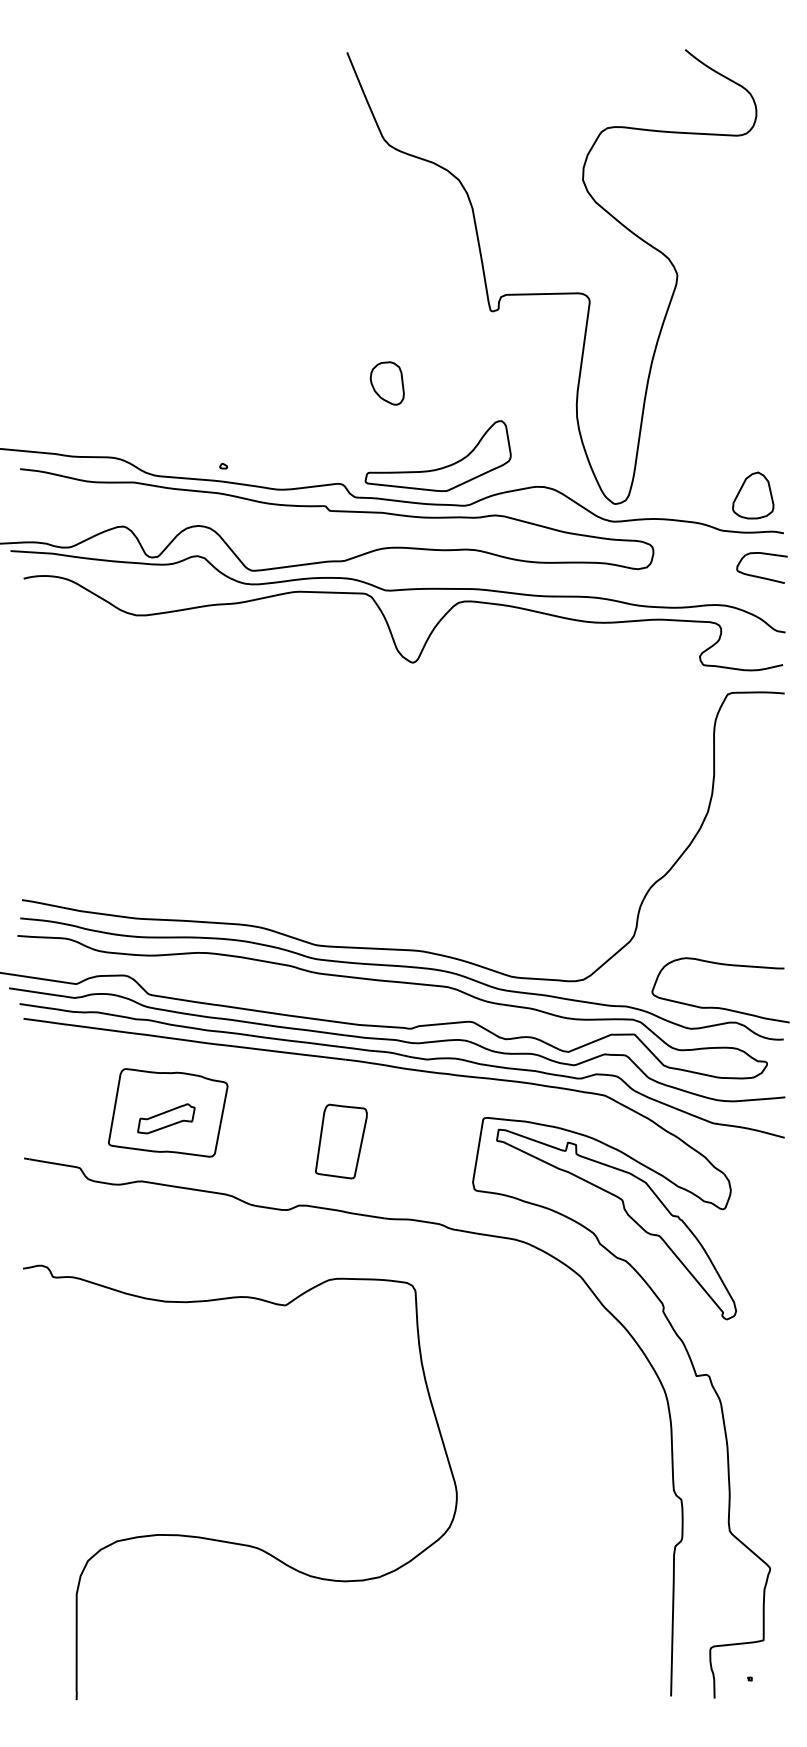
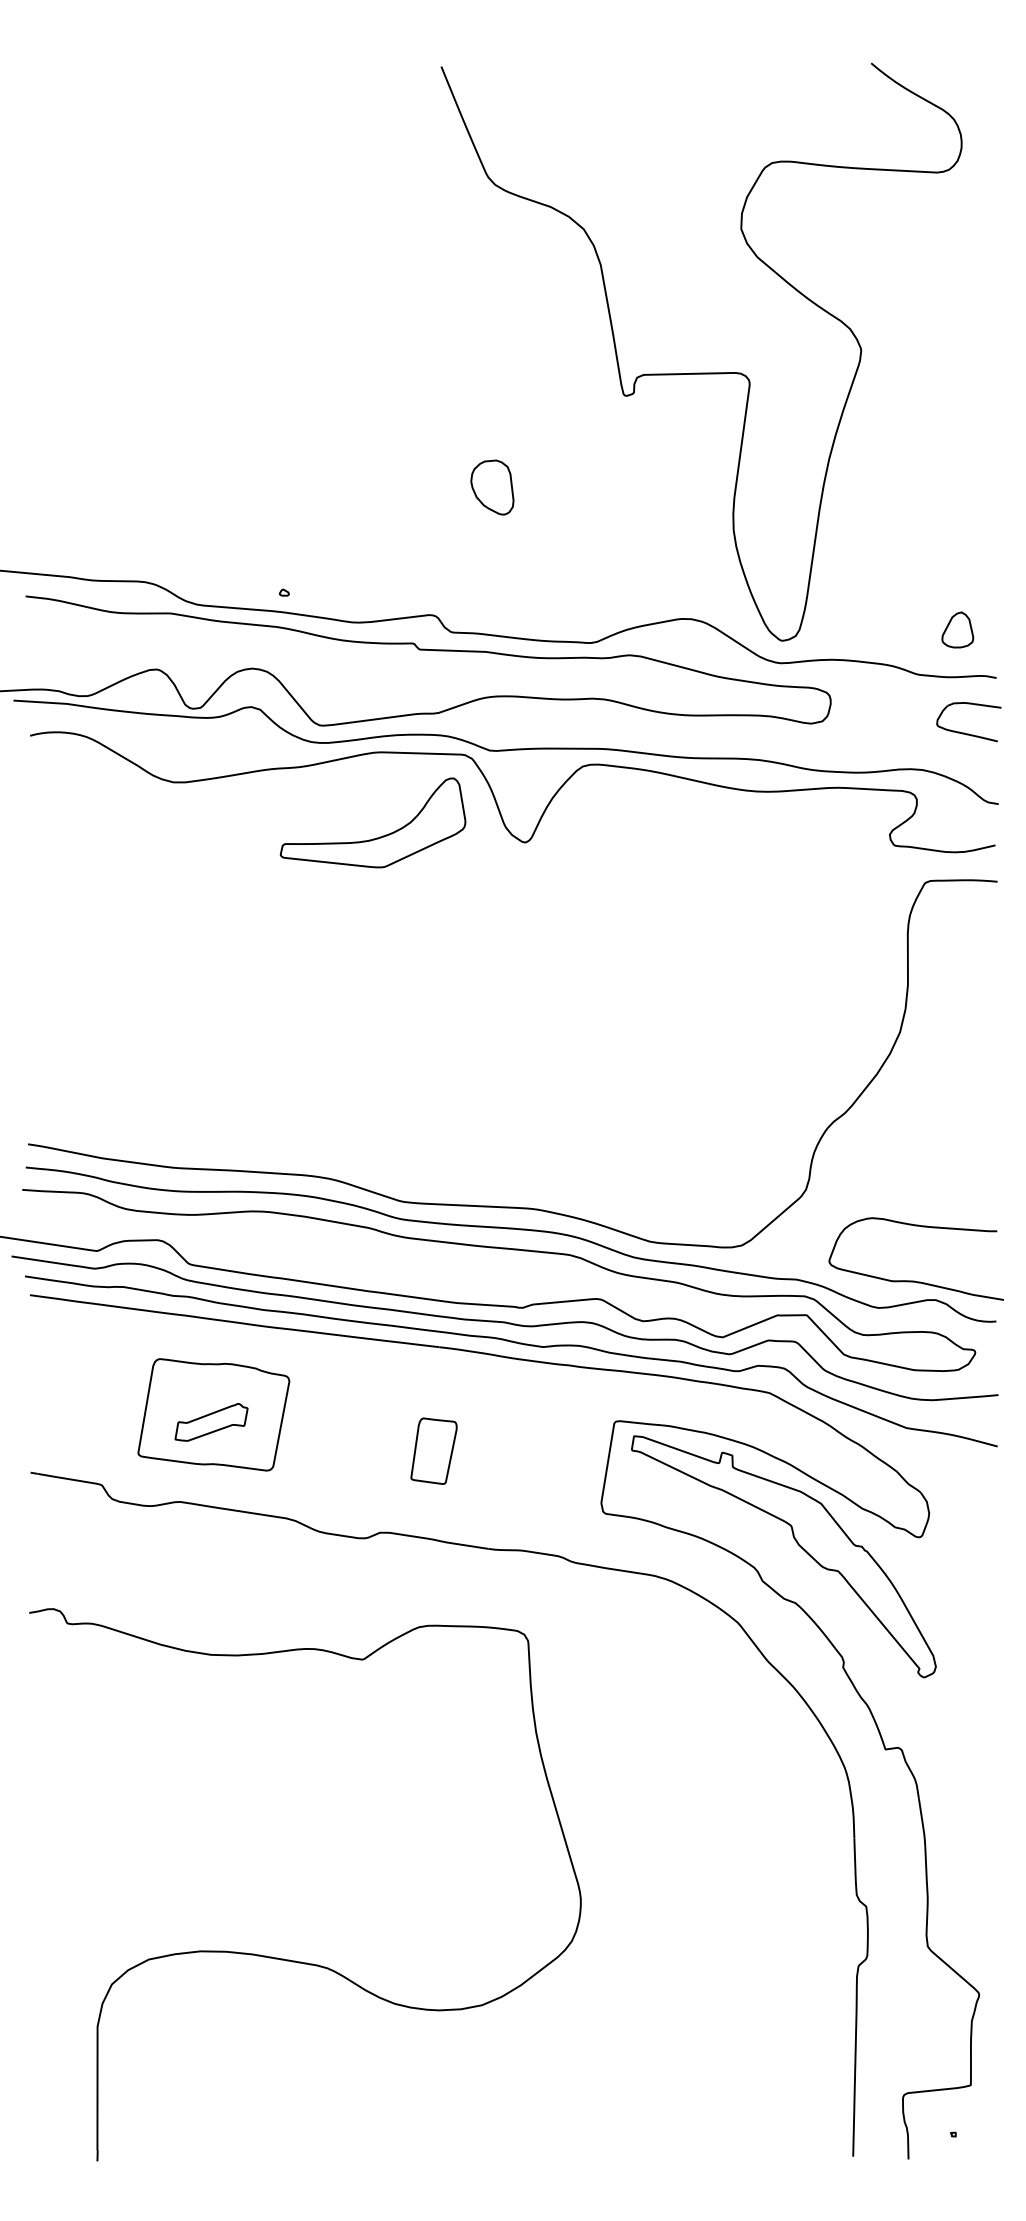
part: (440, 467) -> (376, 837), moved
part: (753, 495) -> (957, 629), size x0.6
part: (340, 1140) -> (433, 1450), size x0.7

